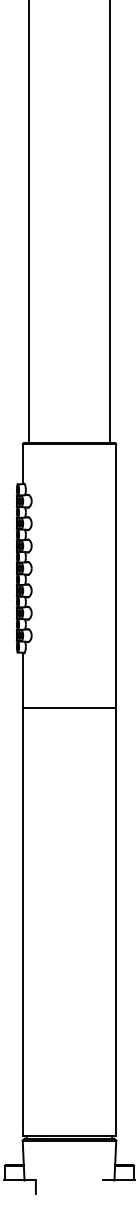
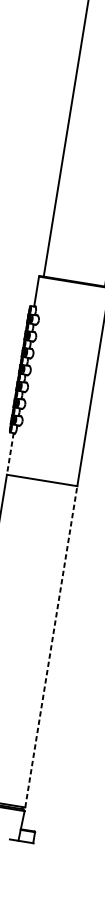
line: (22, 680) -> (10, 453), solid -> dashed
line: (116, 921) -> (51, 646), solid -> dashed

